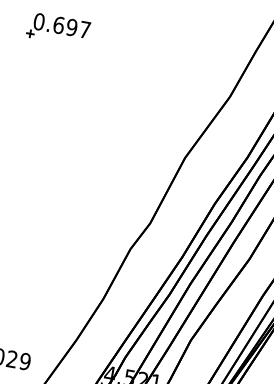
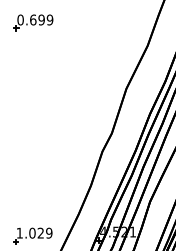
text: (84, 28) -> (49, 19), 0.697 -> 0.699

